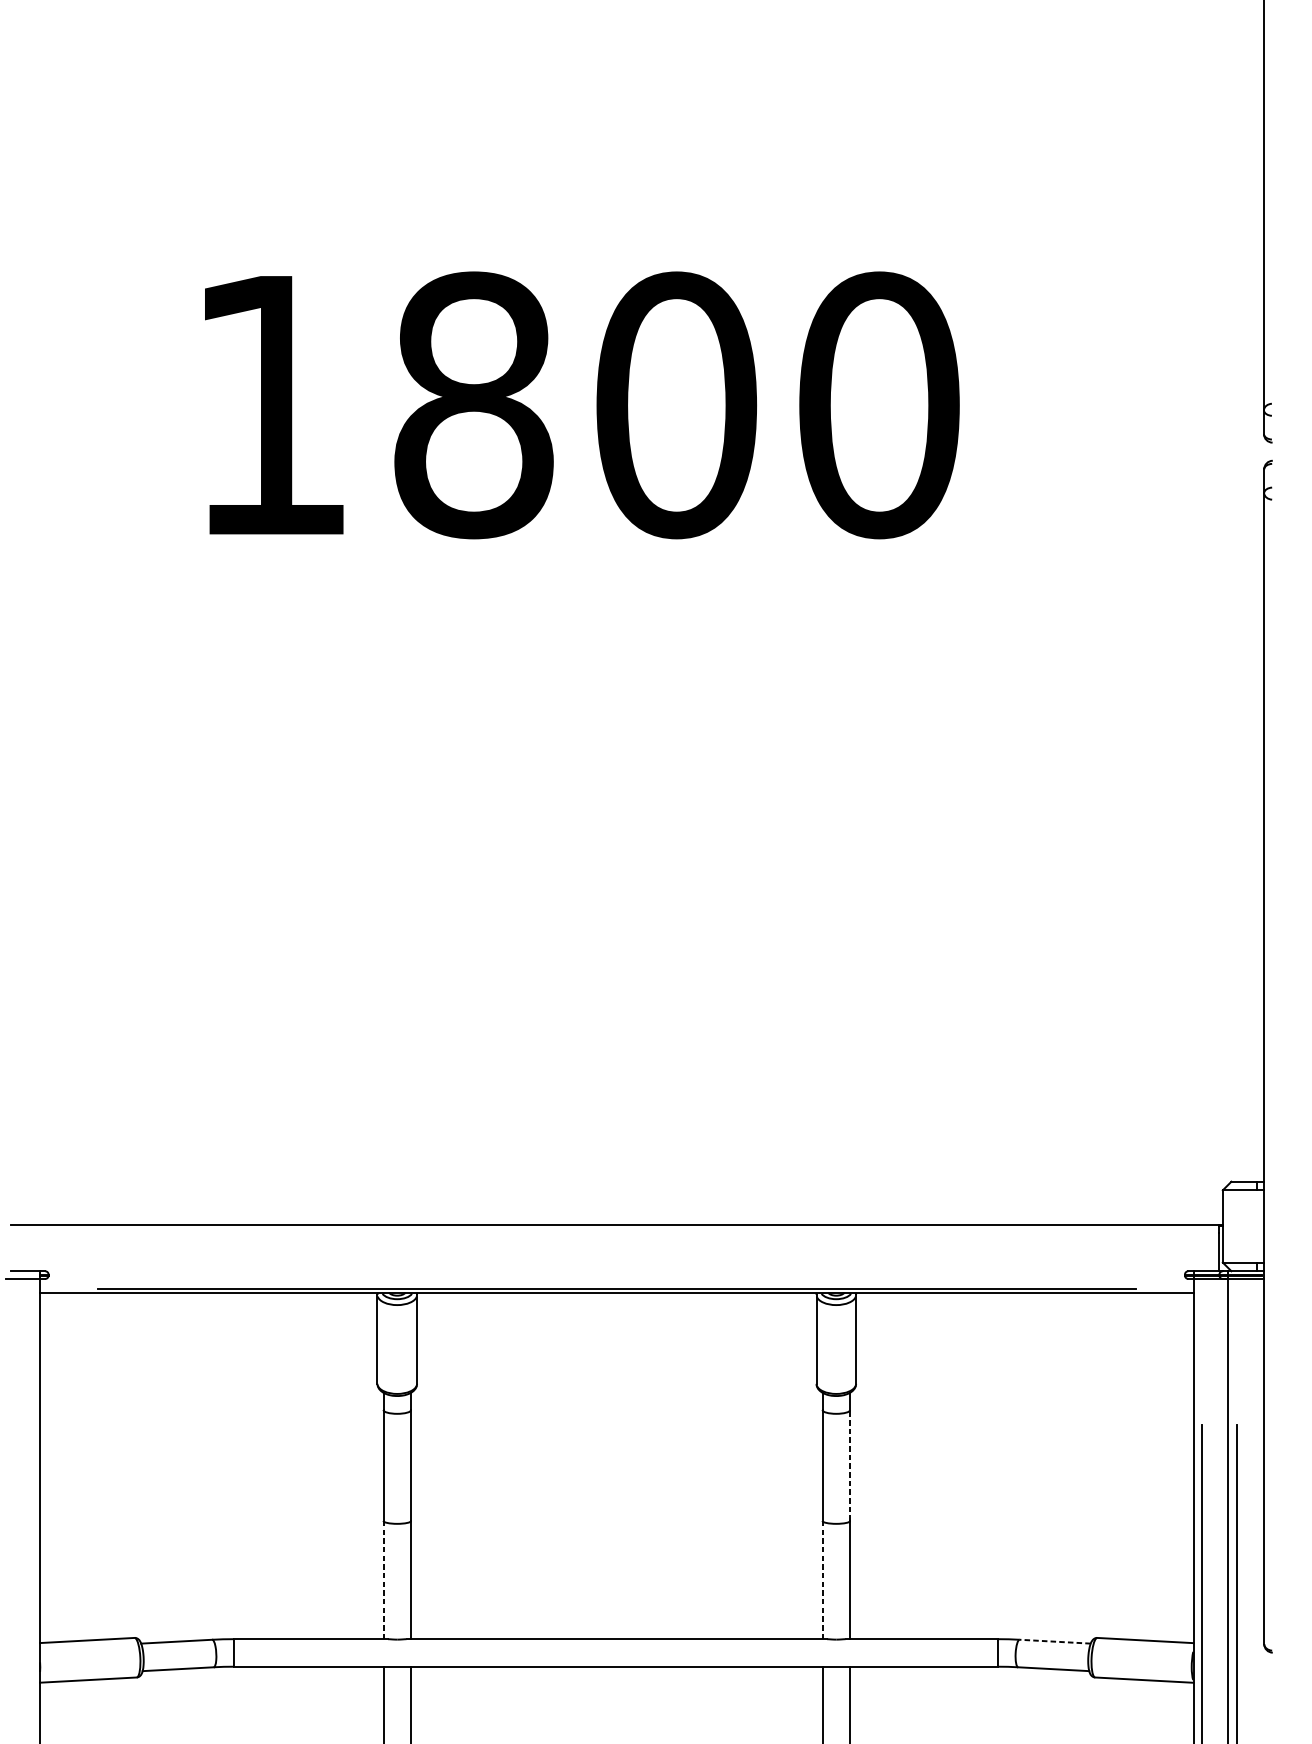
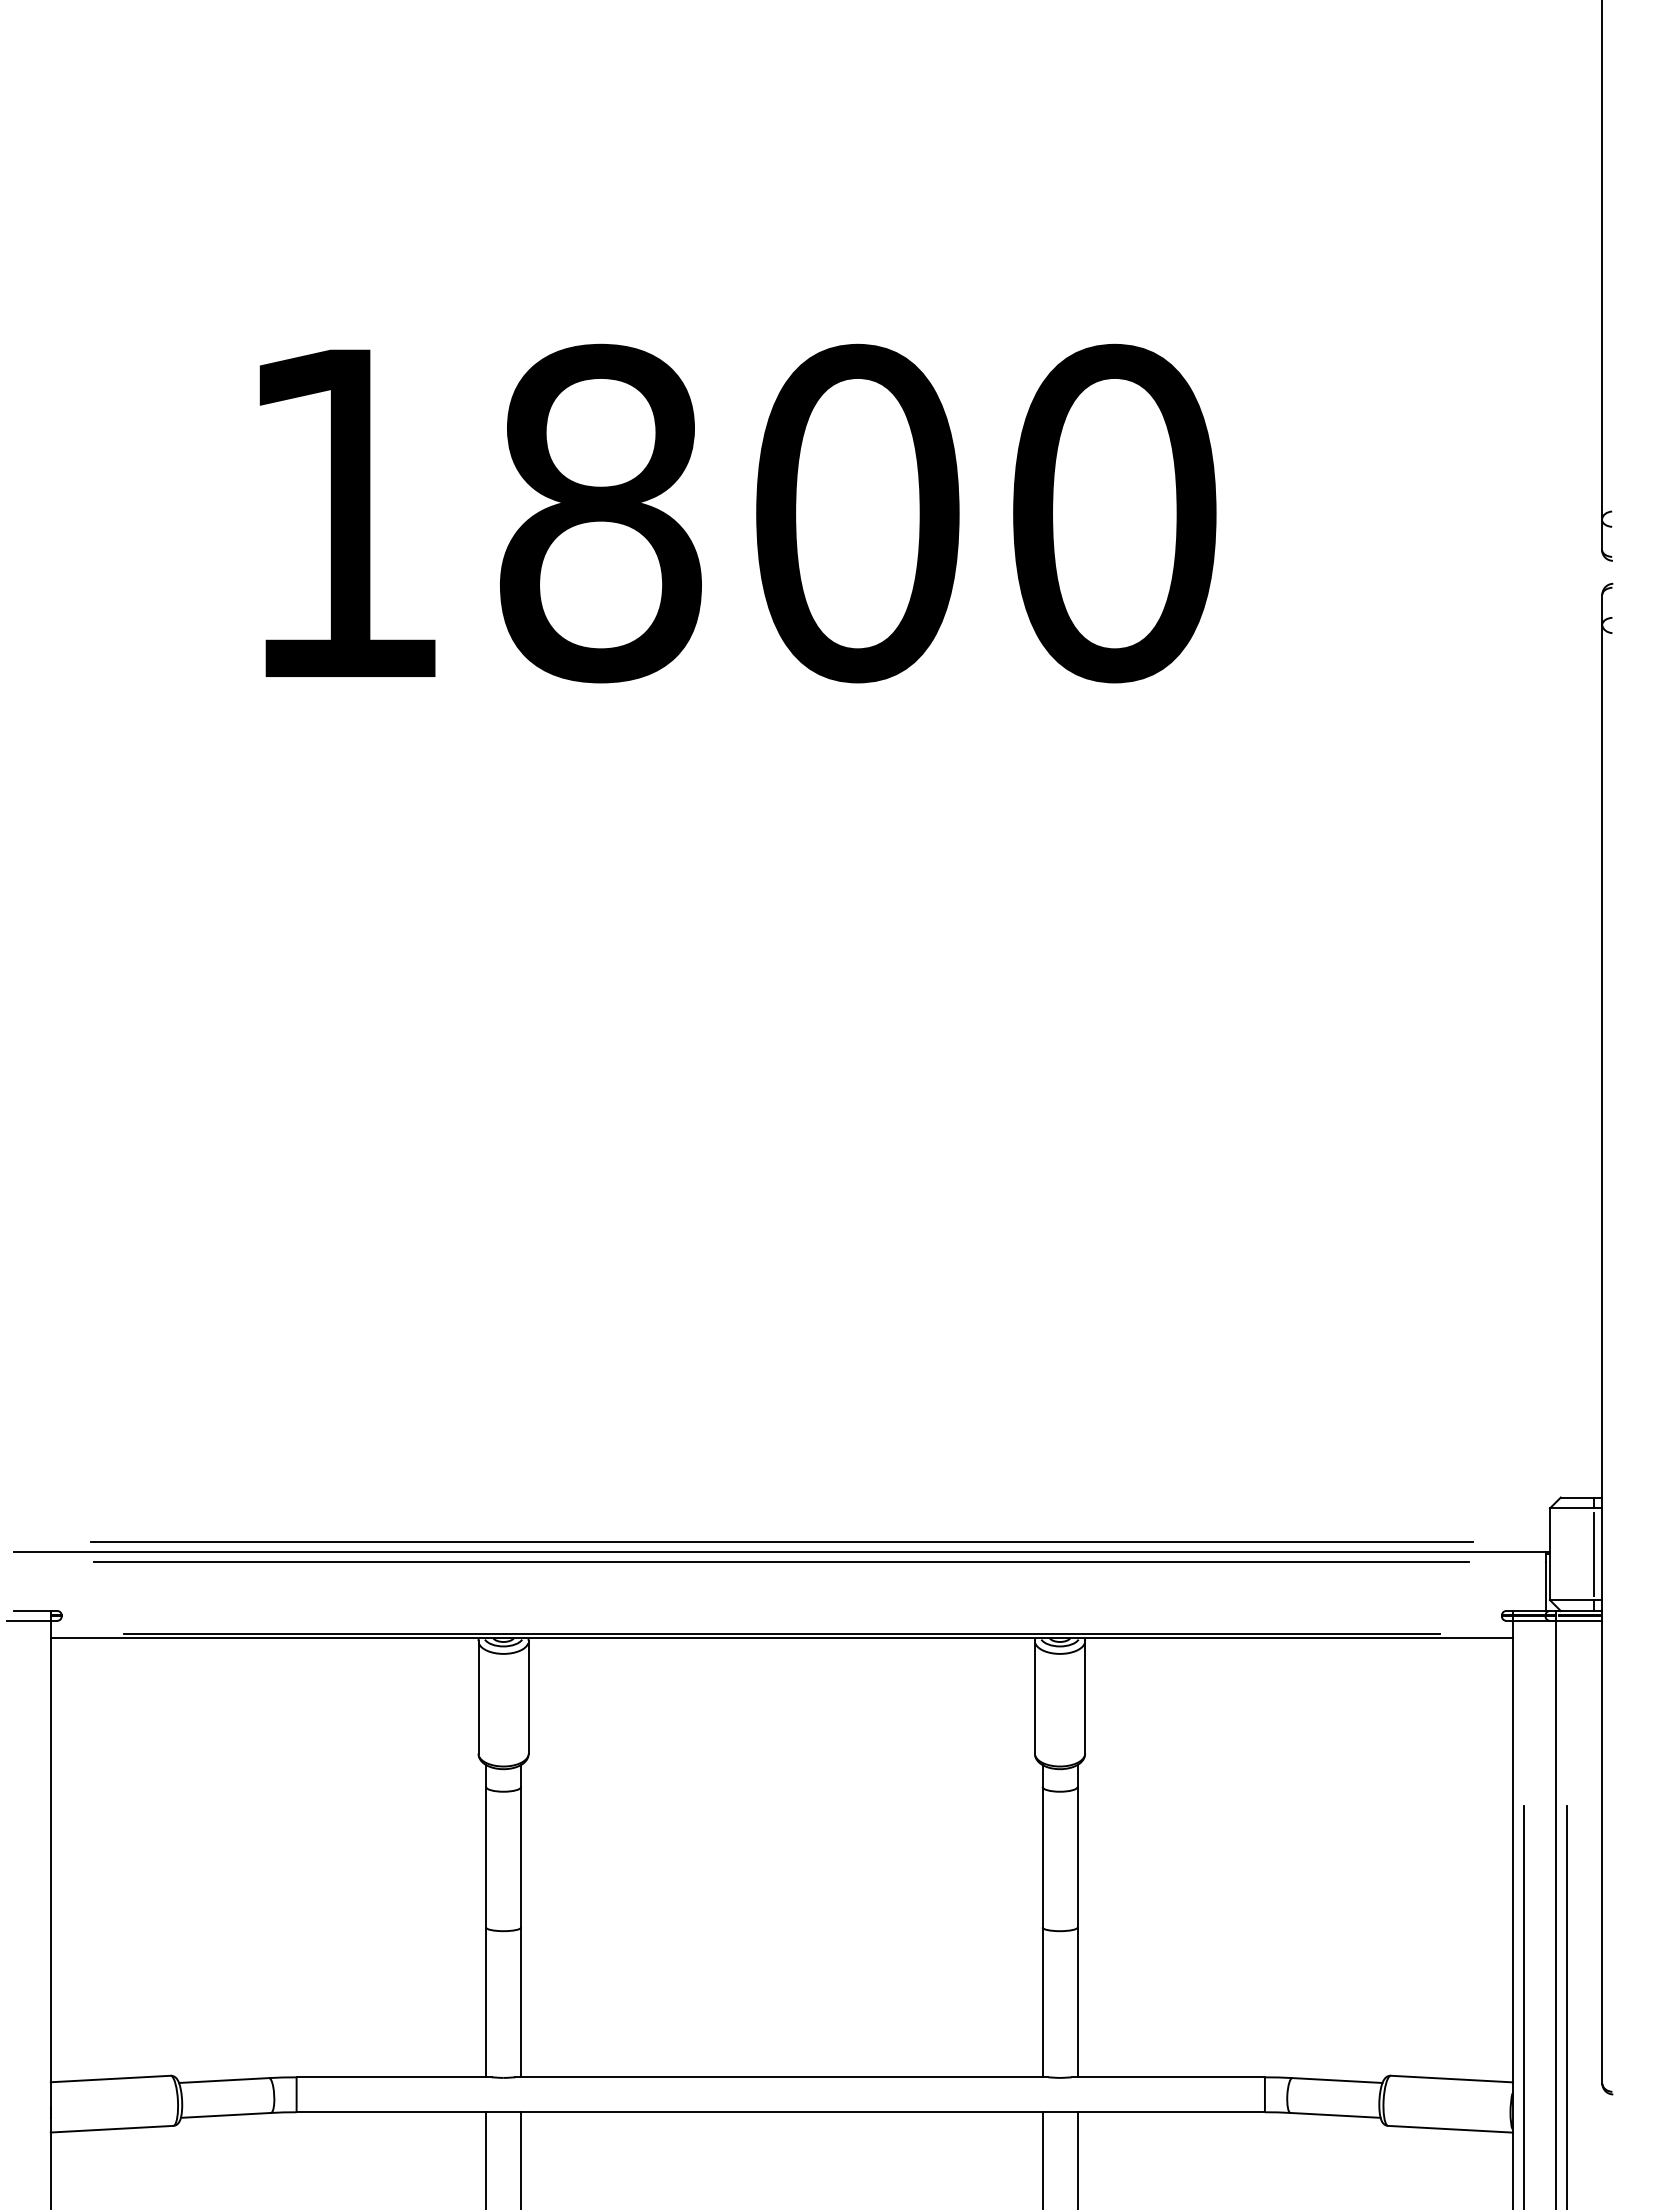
line: (616, 1217) -> (781, 1542), added
line: (1257, 1226) -> (1593, 1554), added
line: (616, 1232) -> (781, 1561), added
line: (850, 1464) -> (1077, 1856), dashed -> solid
line: (383, 1580) -> (486, 2002), dashed -> solid
line: (822, 1580) -> (1042, 2002), dashed -> solid
line: (1054, 1641) -> (1336, 2080), dashed -> solid

